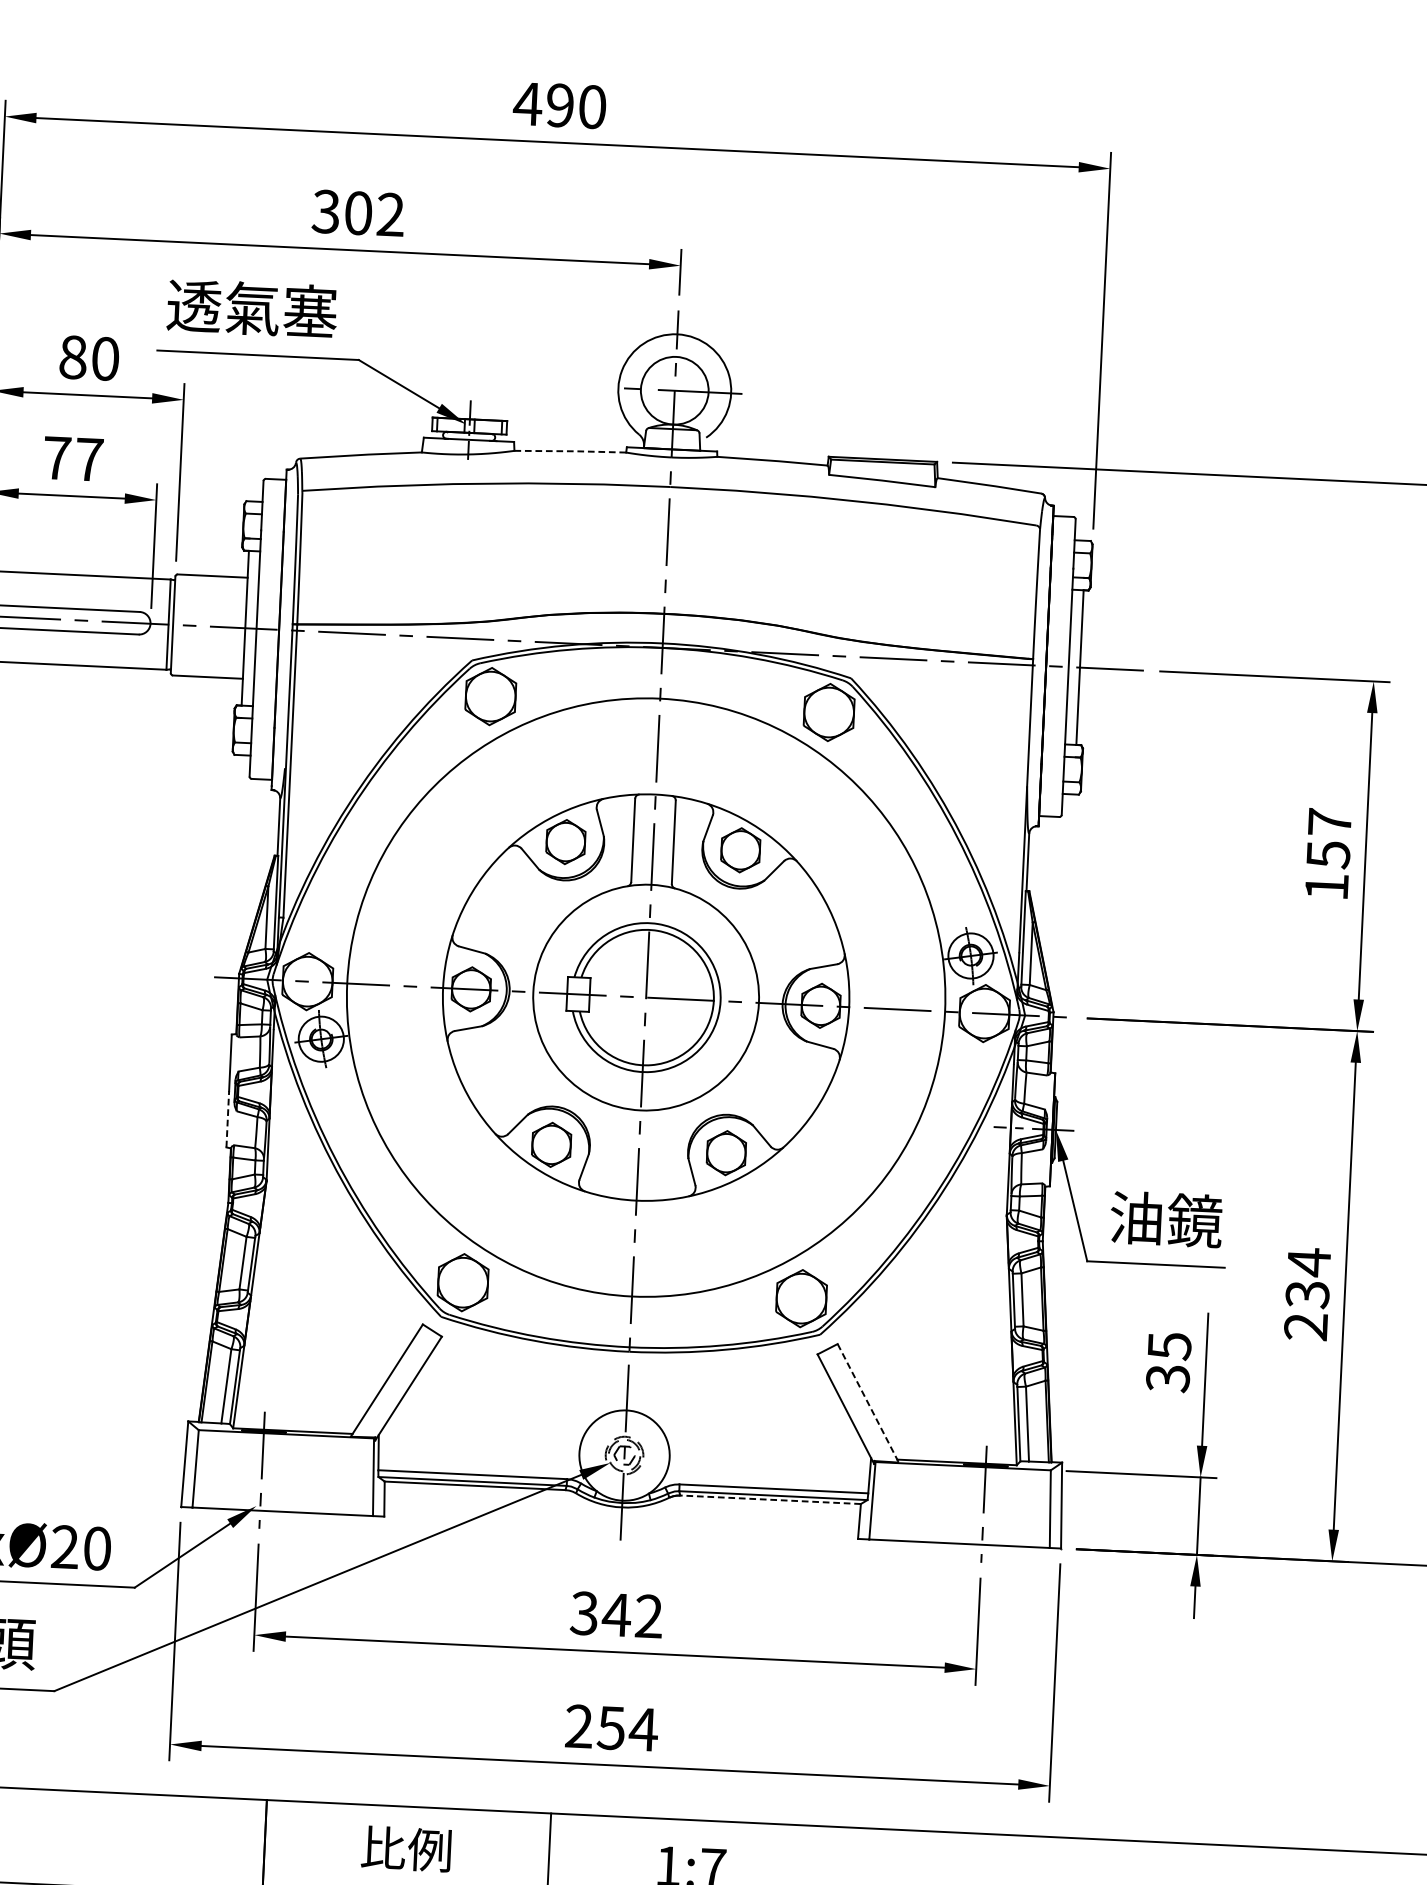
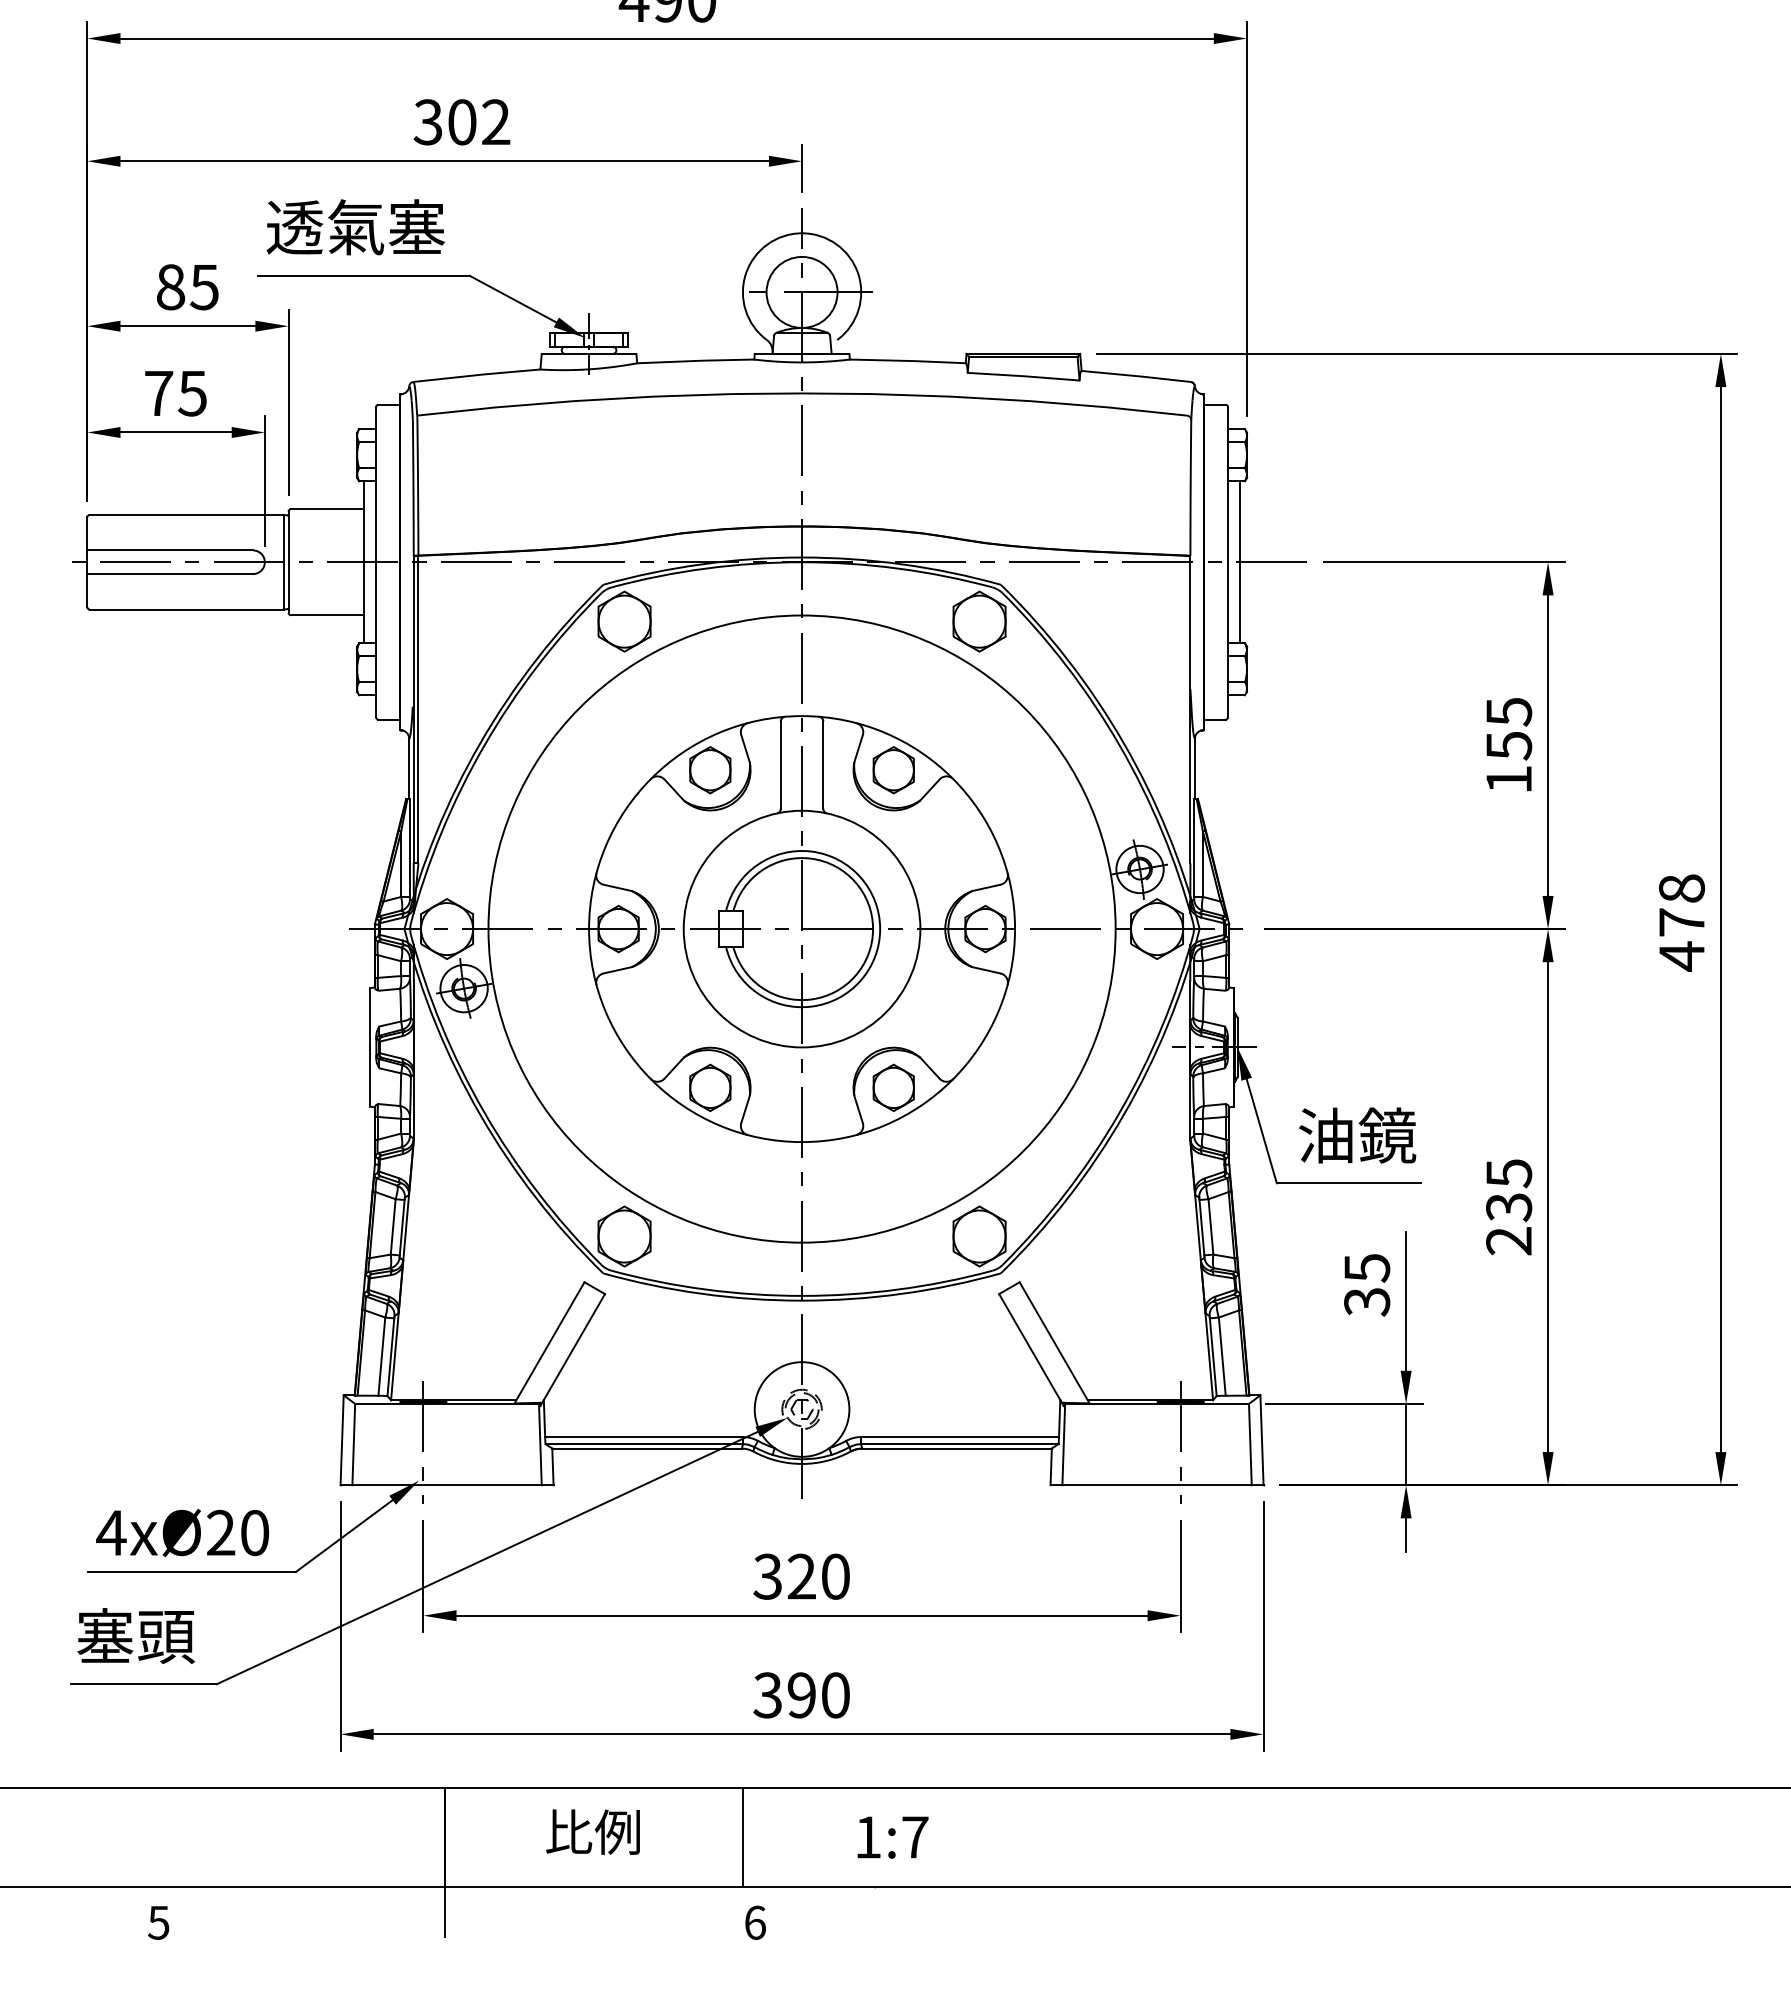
text: (104, 359) -> (203, 287), 80 -> 85
line: (571, 450) -> (696, 360), dashed -> solid
text: (89, 459) -> (192, 393), 77 -> 75
text: (1330, 822) -> (1509, 711), 157 -> 155
line: (228, 1119) -> (370, 1077), dashed -> solid
text: (1309, 1262) -> (1509, 1173), 234 -> 235
line: (868, 1403) -> (1054, 1342), dashed -> solid
line: (770, 1499) -> (957, 1448), dashed -> solid
text: (631, 1615) -> (817, 1576), 342 -> 320
text: (611, 1728) -> (801, 1695), 254 -> 390

